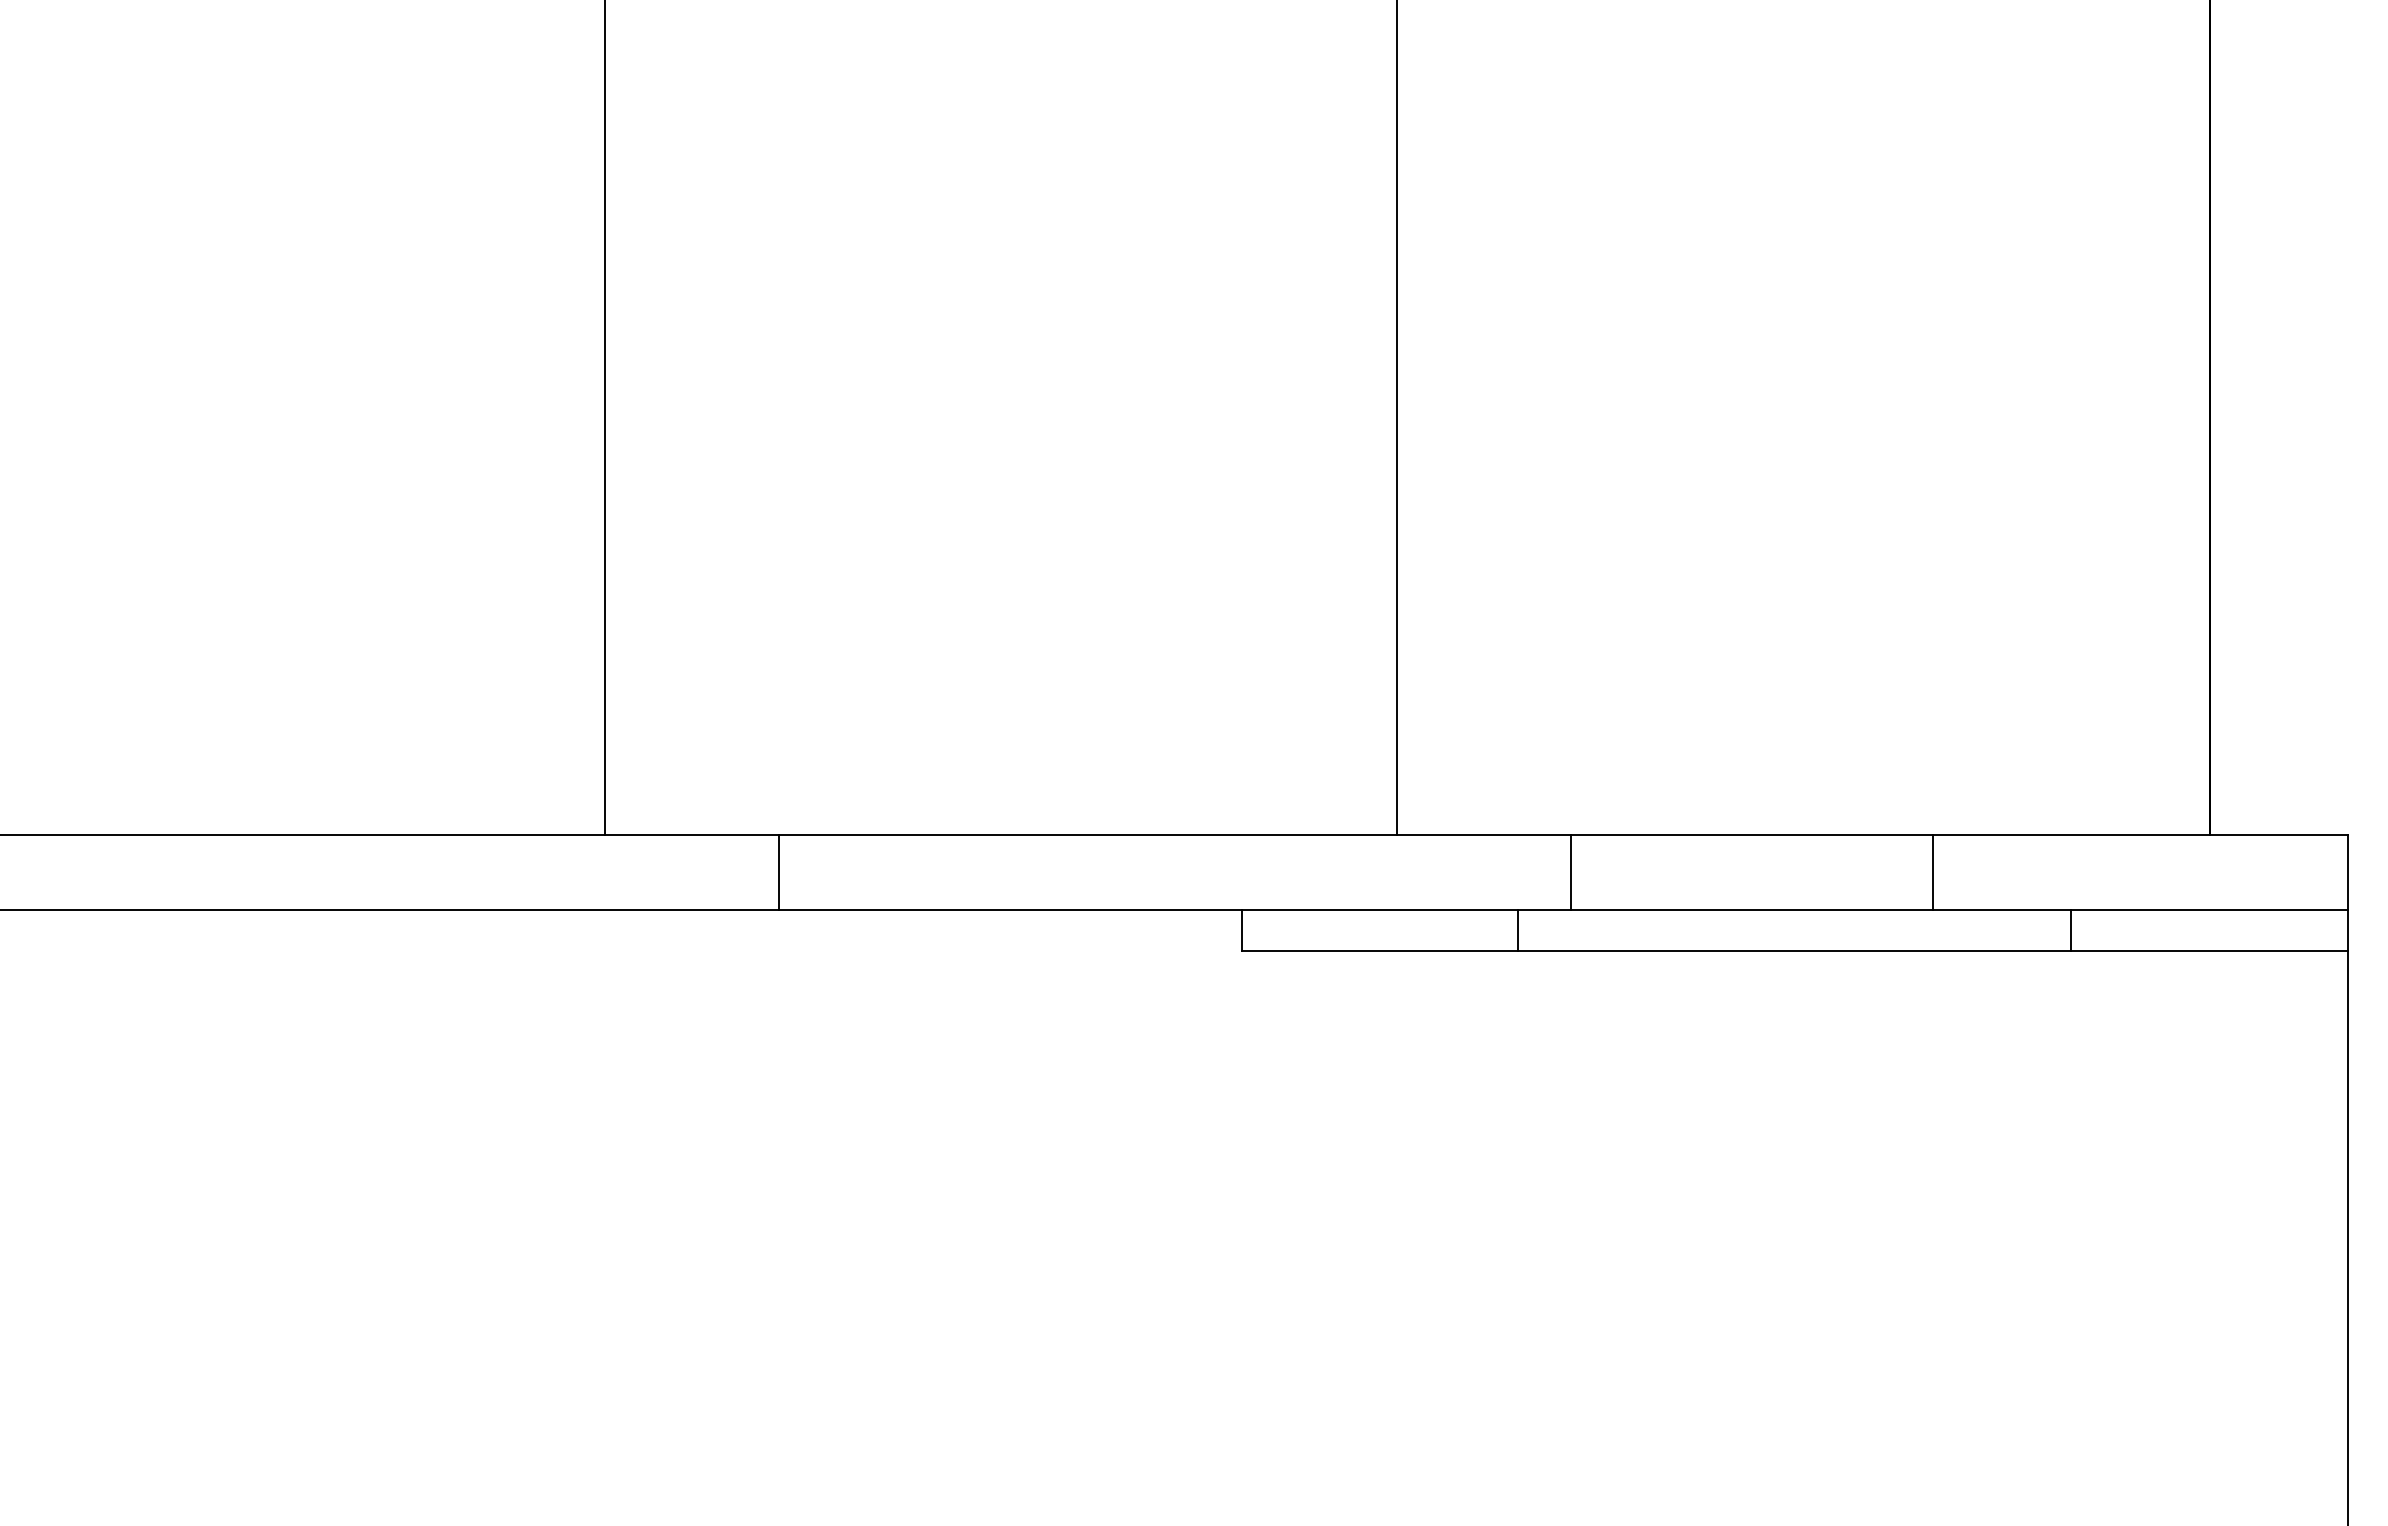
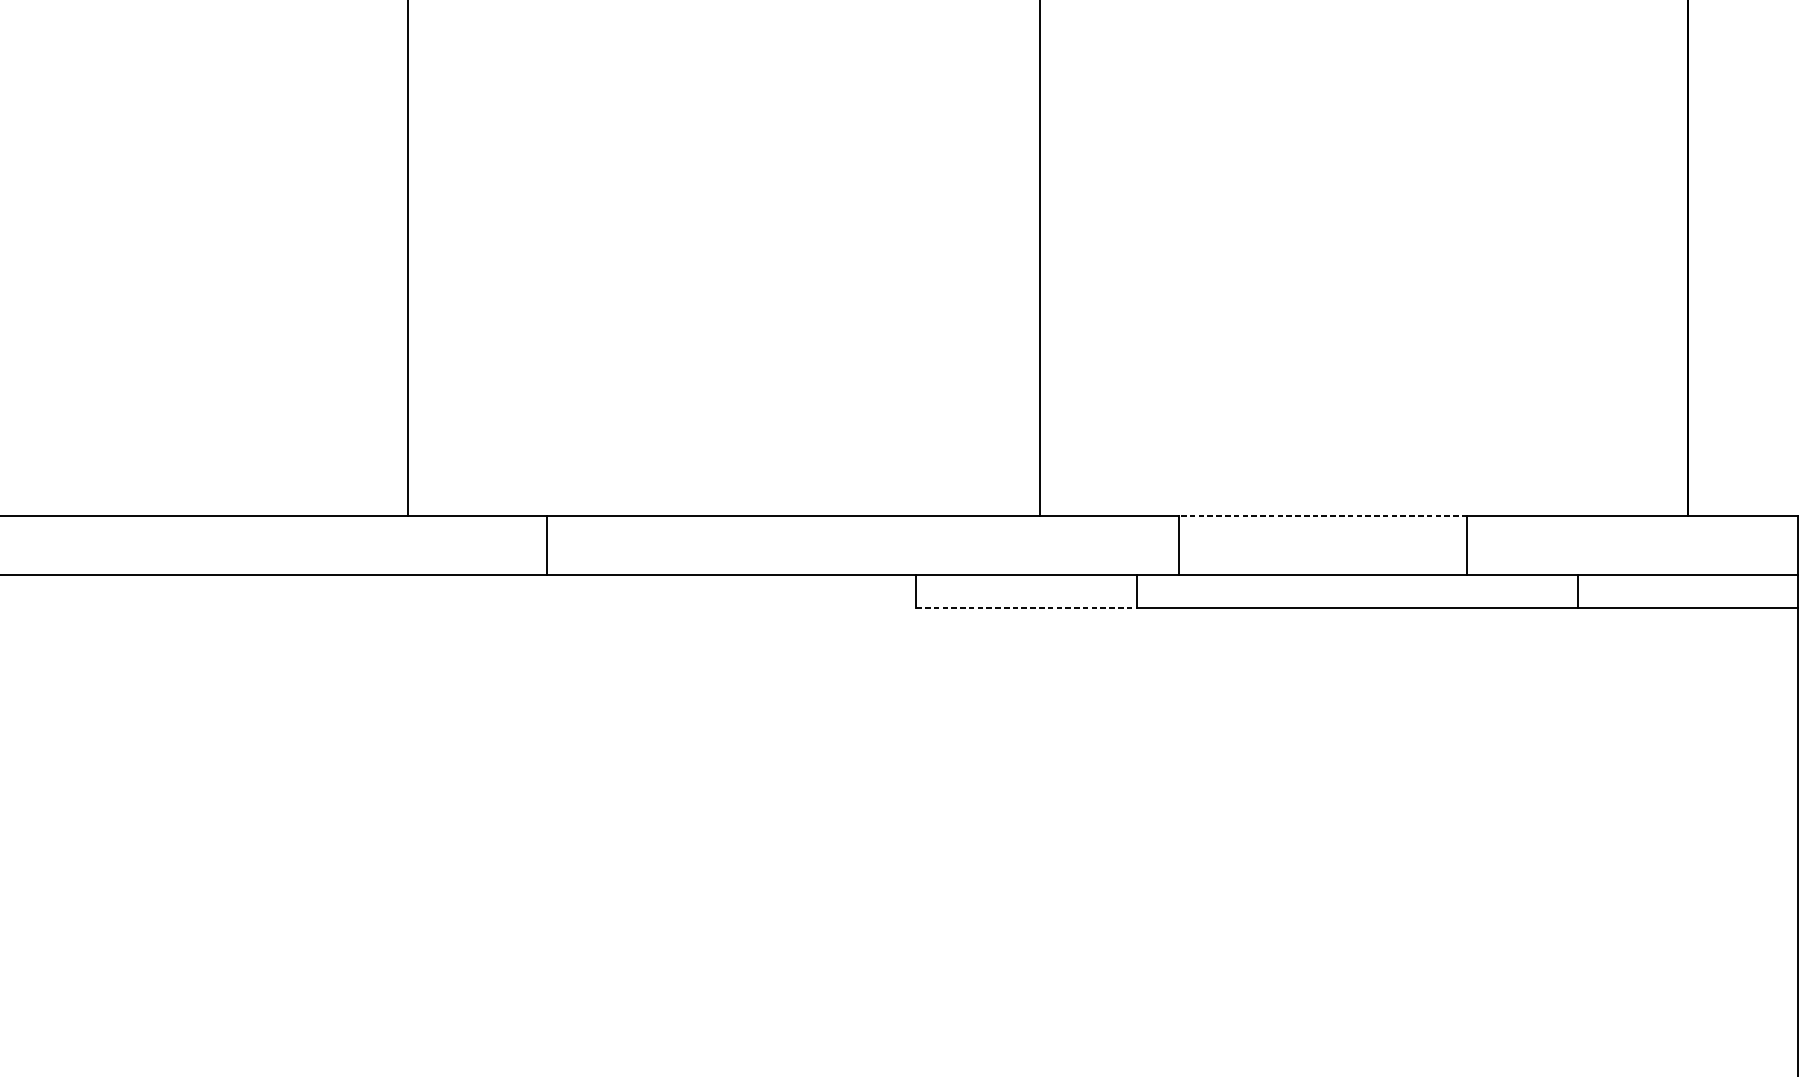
line: (1752, 835) -> (1323, 515), solid -> dashed
line: (1380, 951) -> (1026, 608), solid -> dashed

